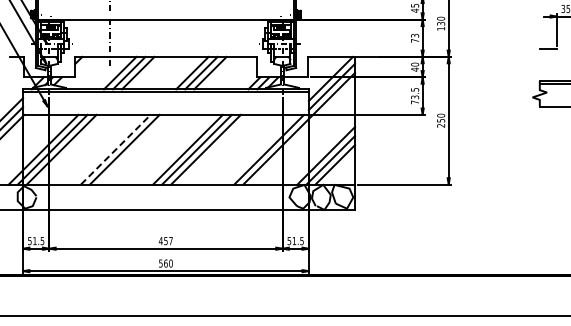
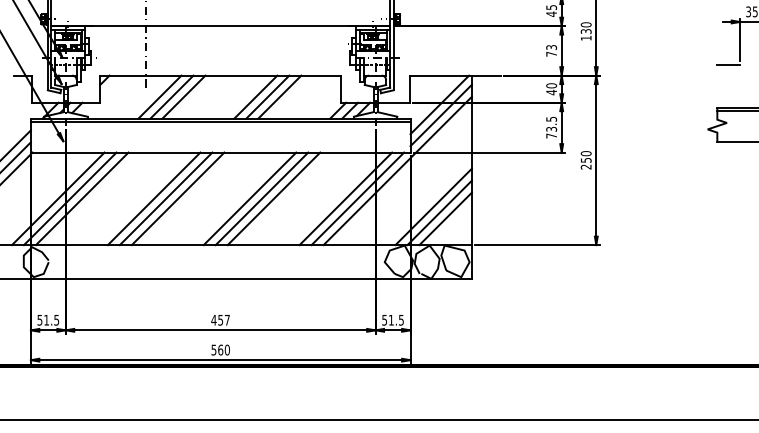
line: (116, 149) -> (155, 198), dashed -> solid
line: (133, 149) -> (177, 198), added
line: (260, 149) -> (346, 198), added

